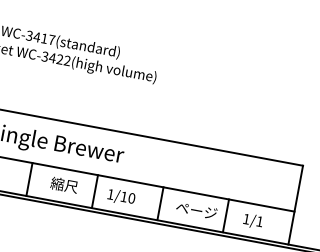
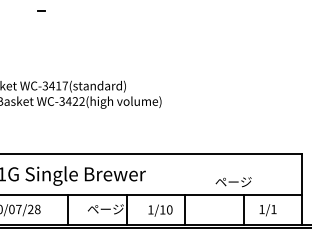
text: (71, 185) -> (105, 208), 縮尺 -> ページ
text: (121, 197) -> (160, 210), moved
text: (196, 211) -> (233, 182), moved

